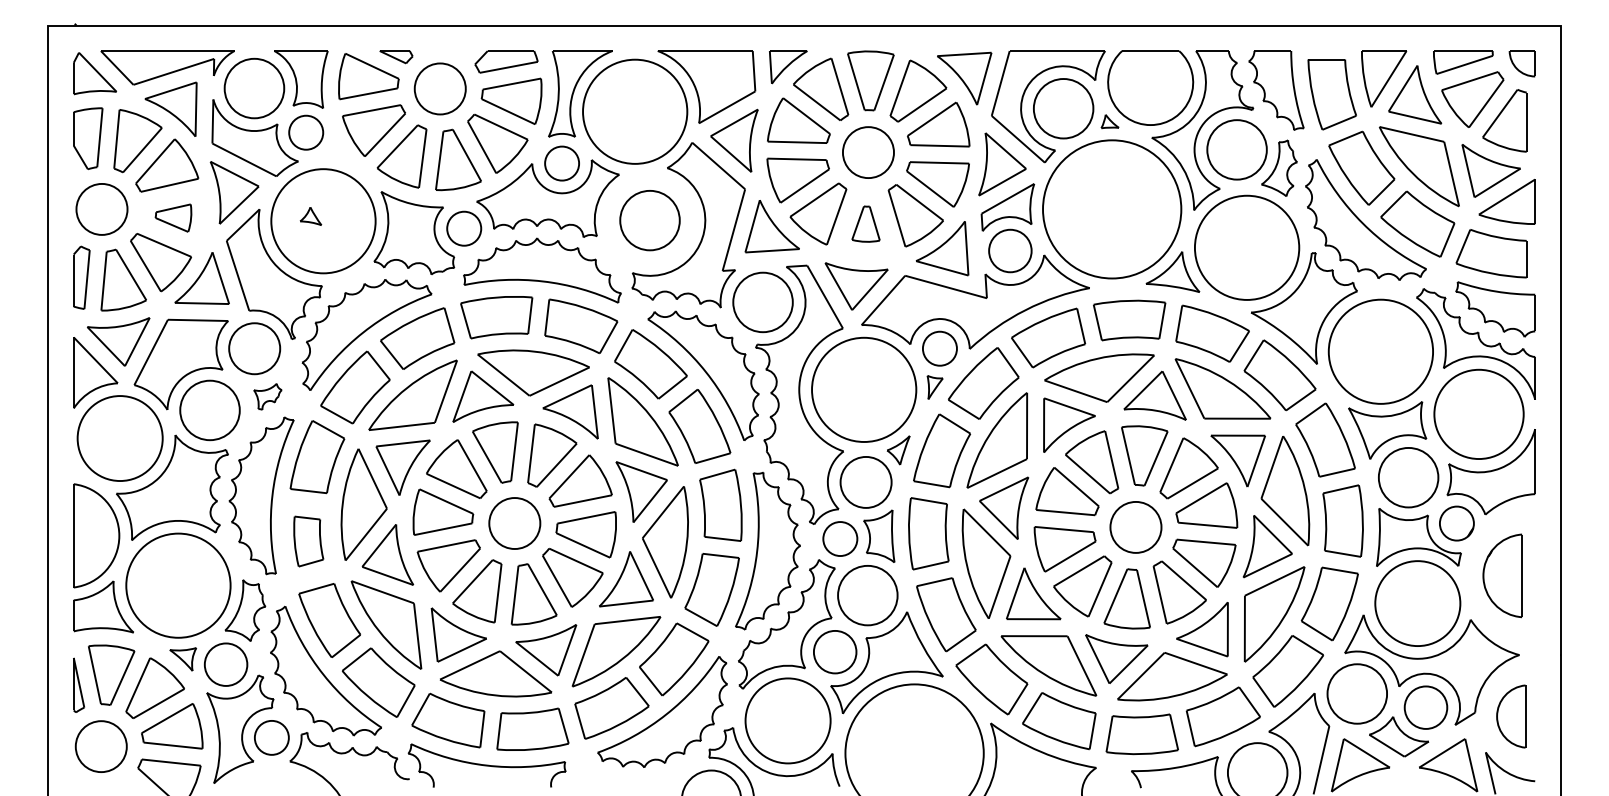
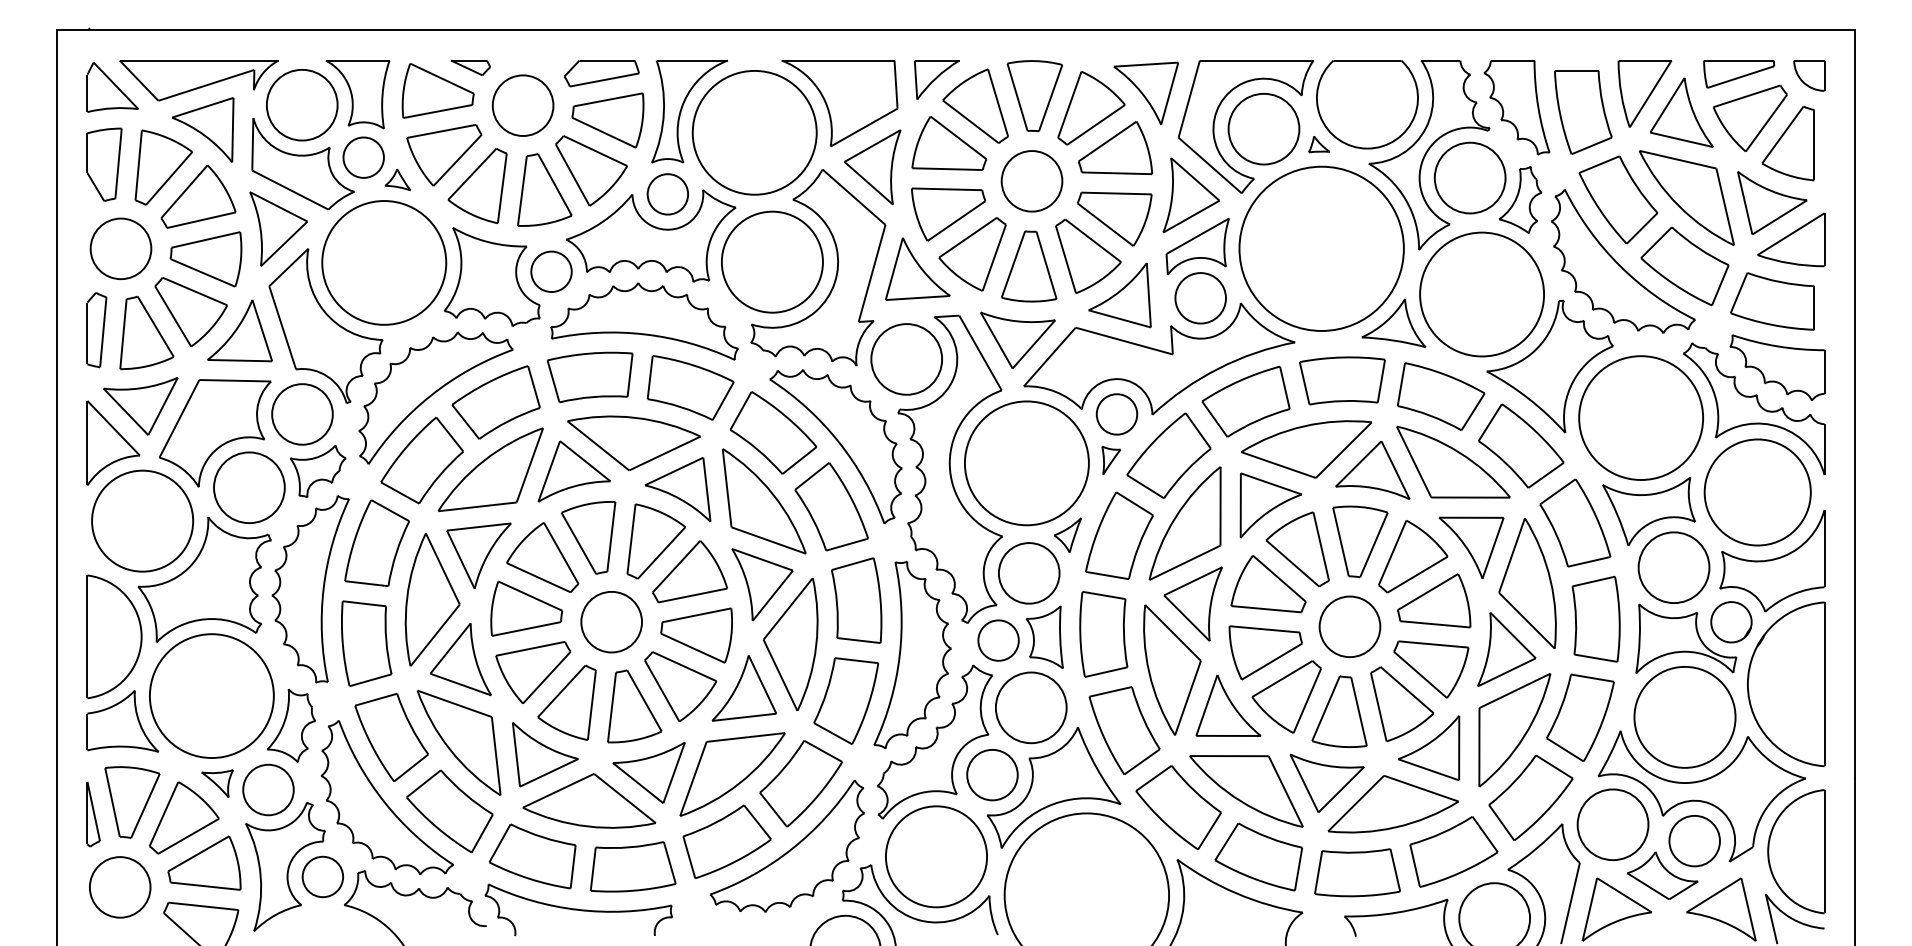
part: (310, 216) -> (397, 180), moved
part: (173, 217) -> (205, 258), size x1.67
part: (649, 220) -> (771, 262), size x1.43
part: (865, 223) -> (1028, 265), size x1.67
part: (267, 396) -> (317, 471), size x1.67
part: (308, 541) -> (366, 643), size x1.43
part: (1502, 575) -> (1785, 683), size x1.67
part: (1510, 716) -> (1795, 851), size x1.67

